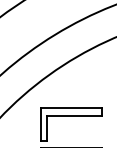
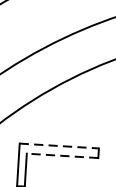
line: (72, 108) -> (60, 146), solid -> dashed
line: (73, 115) -> (61, 155), solid -> dashed

